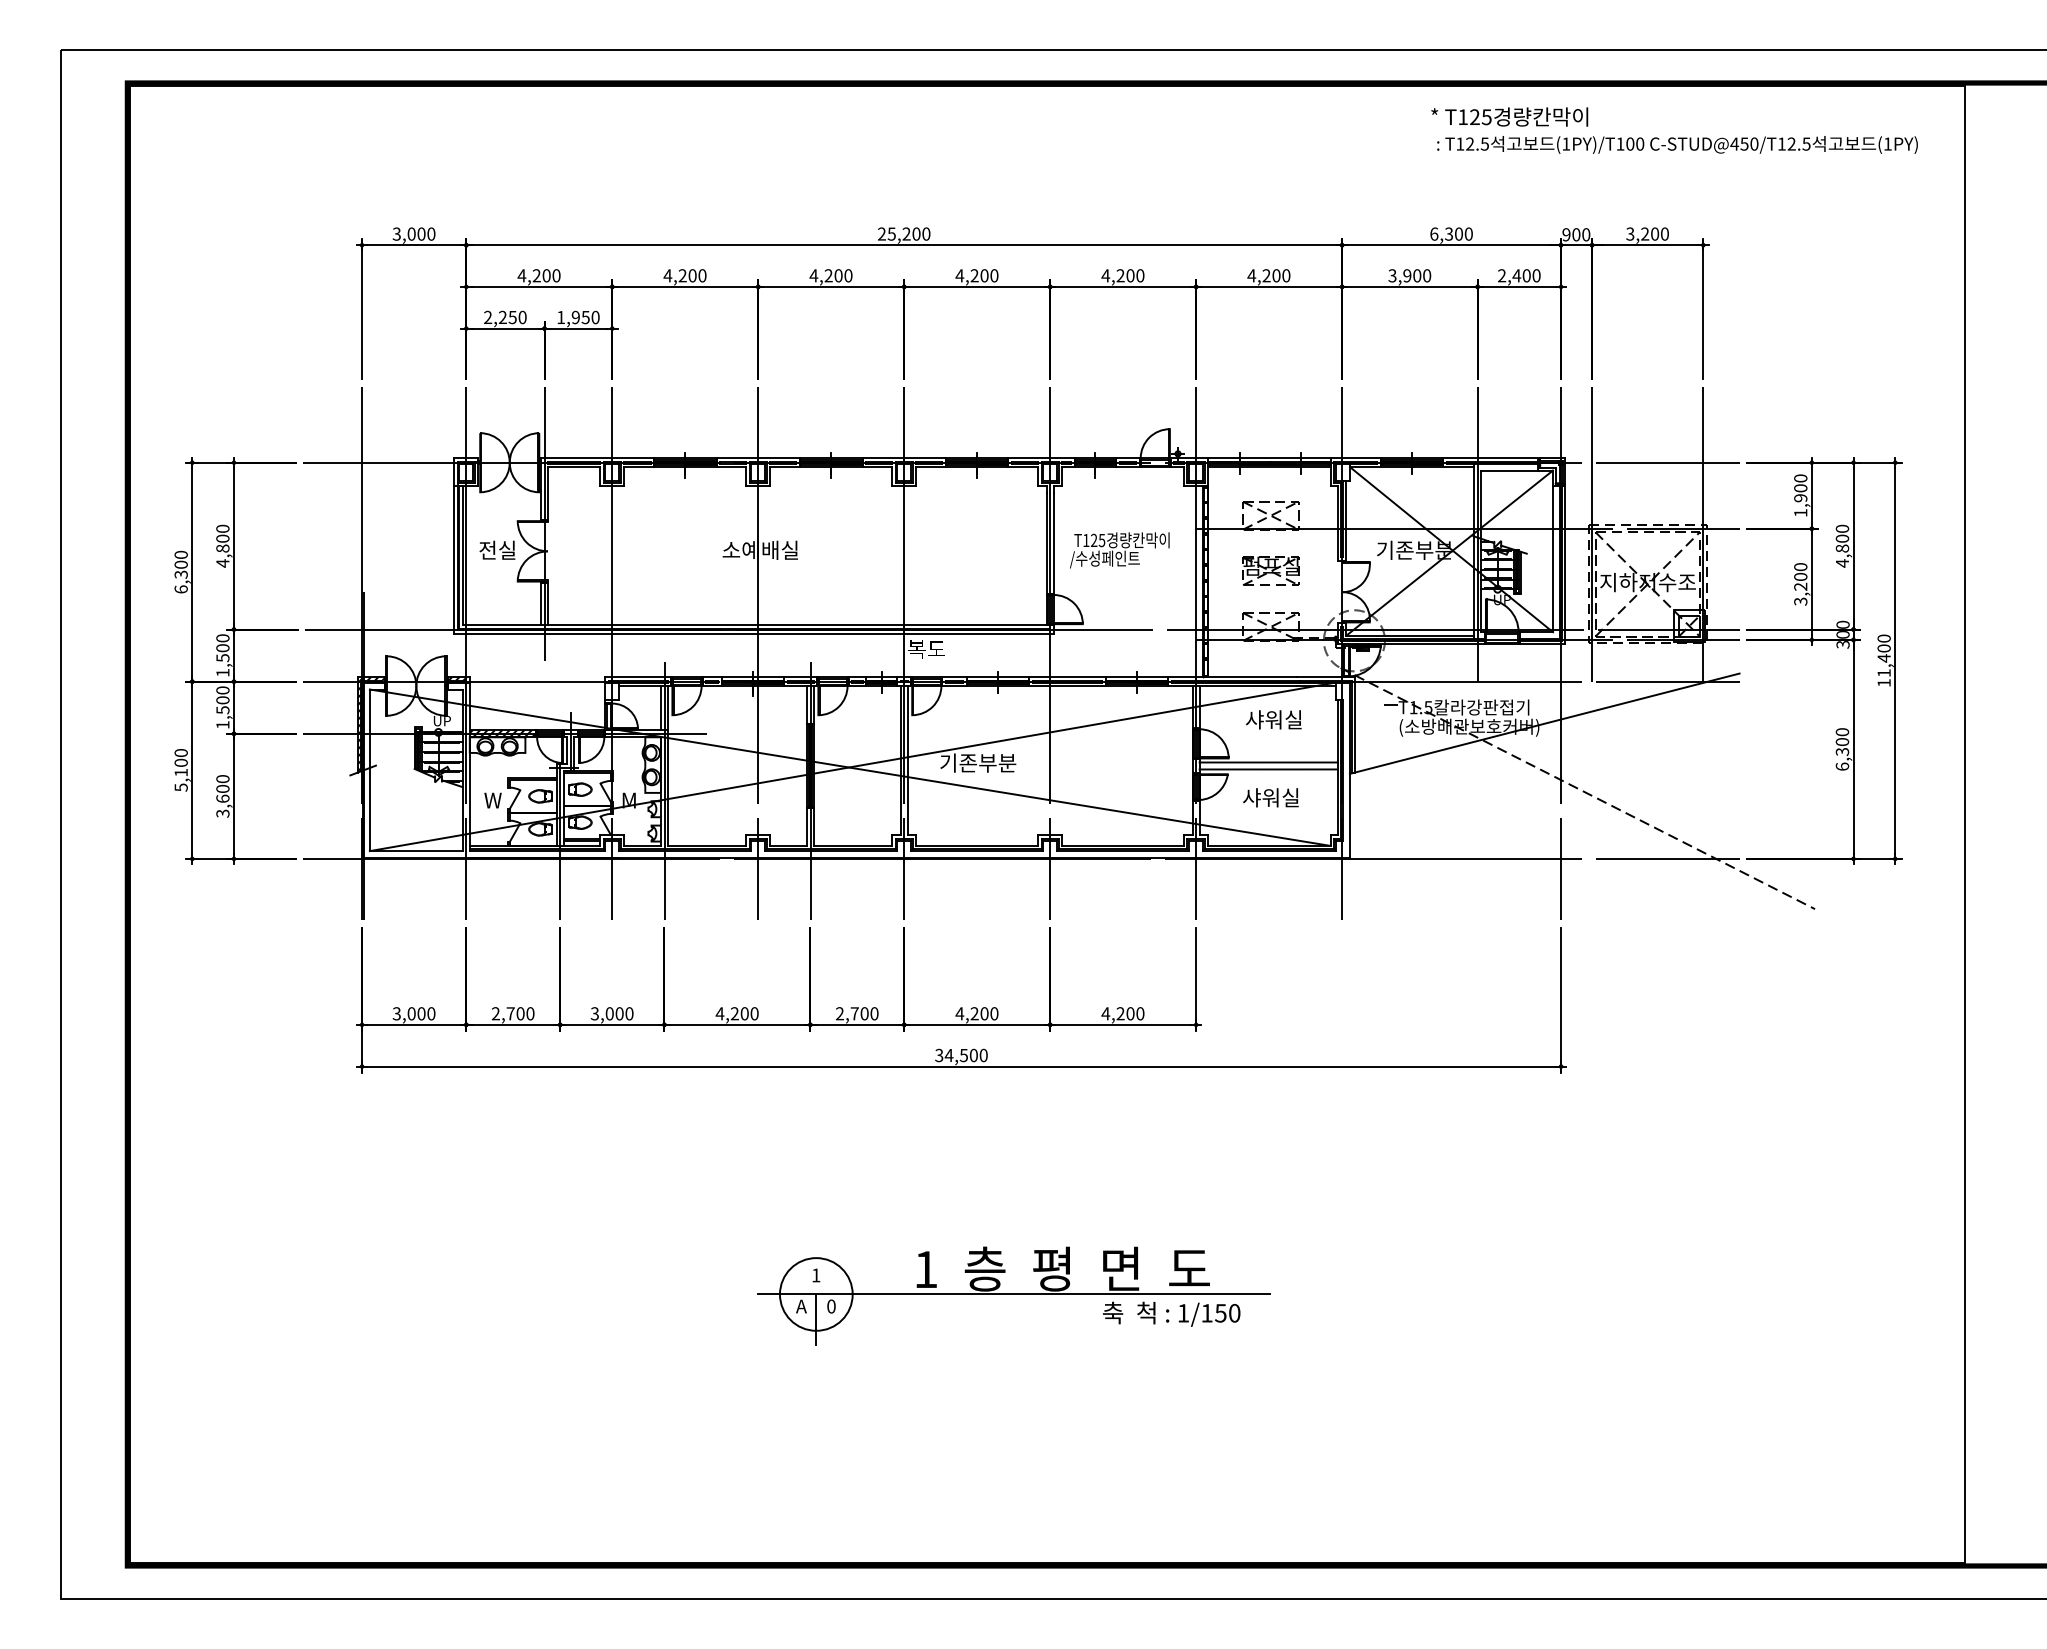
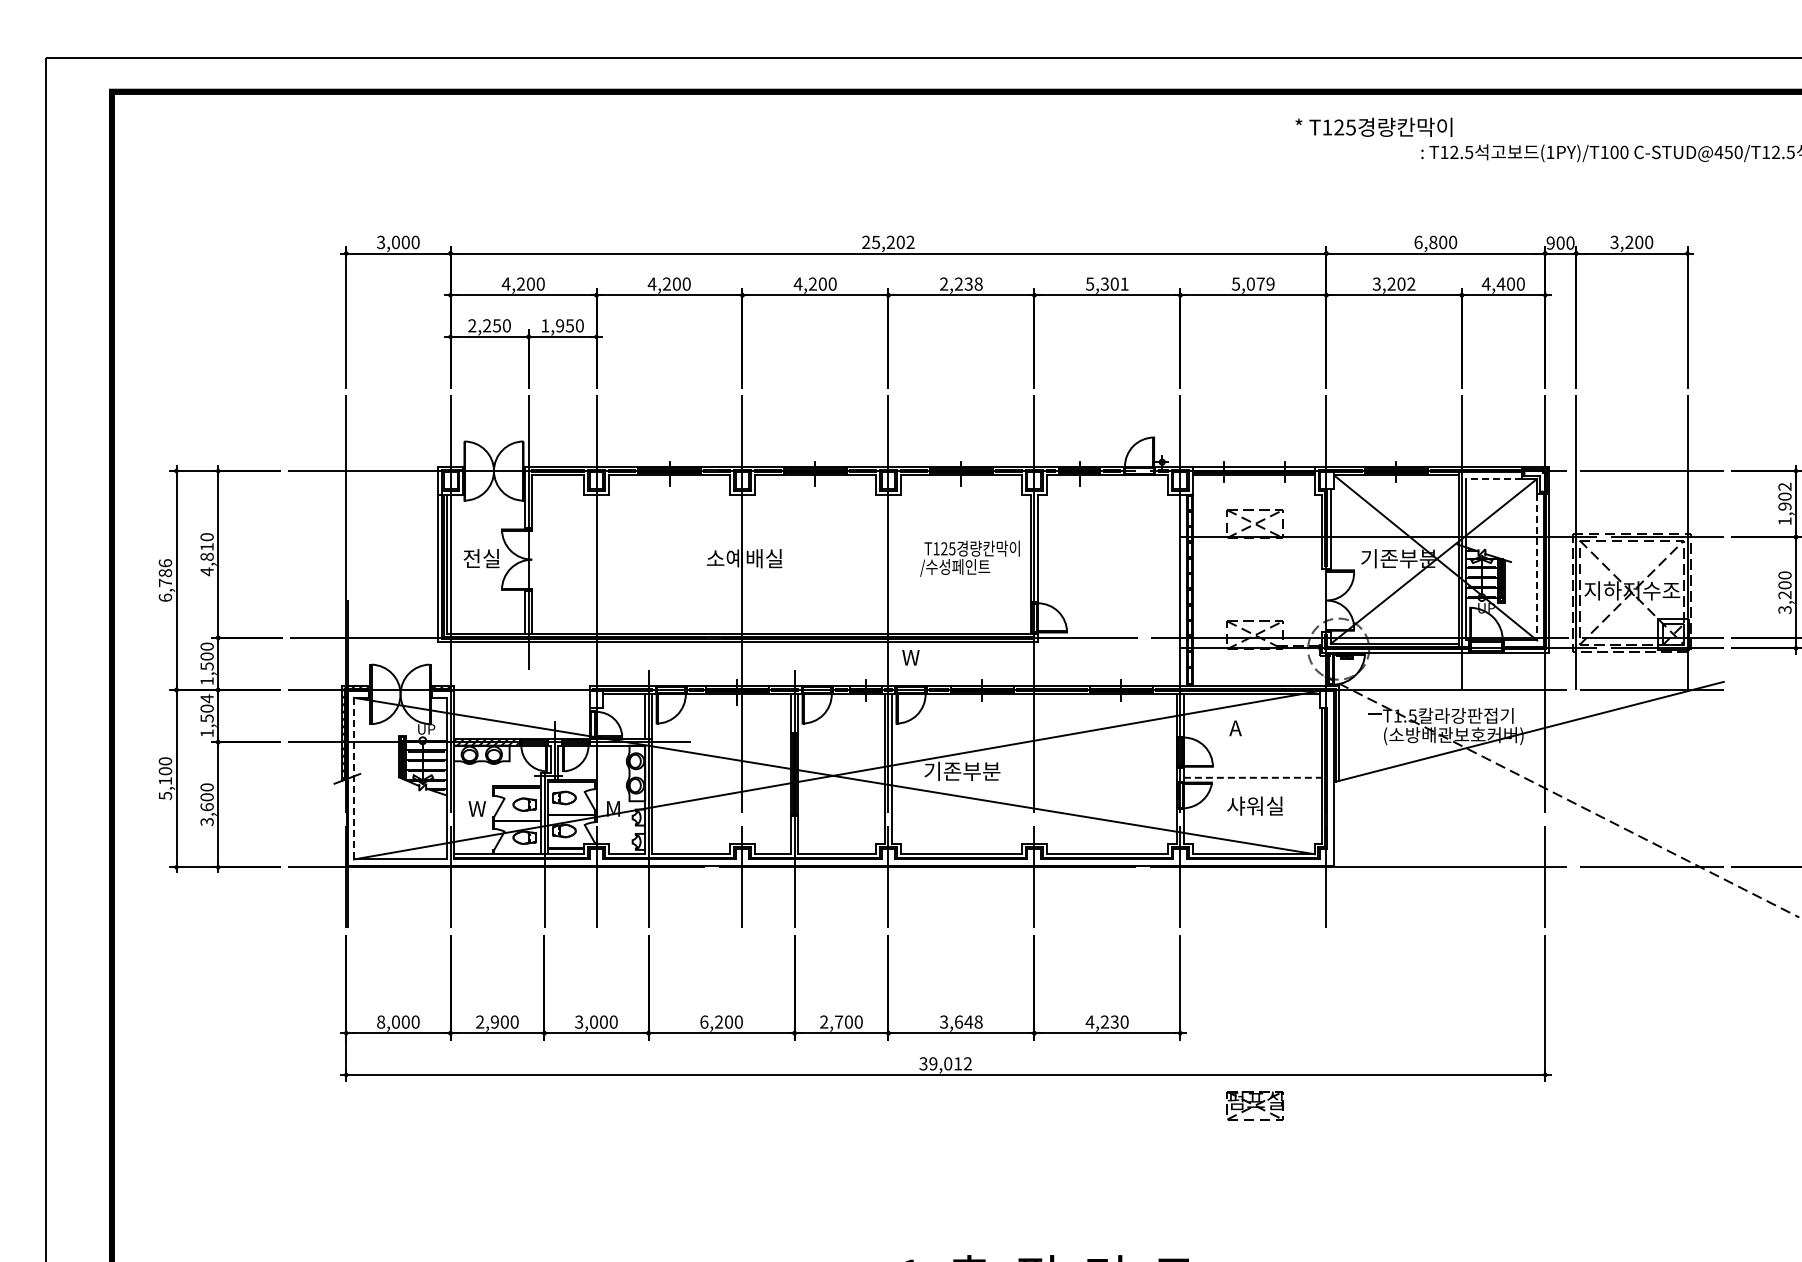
text: (1509, 116) -> (1373, 126), moved
text: (926, 233) -> (910, 241), 25,200 -> 25,202
text: (1449, 233) -> (1433, 241), 6,300 -> 6,800
text: (976, 275) -> (960, 283), 4,200 -> 2,238
text: (1122, 275) -> (1106, 283), 4,200 -> 5,301
text: (1268, 275) -> (1252, 283), 4,200 -> 5,079
text: (1417, 275) -> (1401, 283), 3,900 -> 3,202
text: (1501, 275) -> (1485, 283), 2,400 -> 4,400
line: (1509, 470) -> (1493, 478), solid -> dashed
text: (1800, 478) -> (1784, 486), 1,900 -> 1,902
text: (222, 538) -> (206, 546), 4,800 -> 4,810
text: (1119, 550) -> (969, 558), moved
line: (1552, 559) -> (1536, 567), solid -> dashed
text: (180, 564) -> (164, 572), 6,300 -> 6,786
part: (1270, 570) -> (1254, 1104), moved
text: (926, 649) -> (910, 657), 복도 -> W
text: (222, 690) -> (206, 698), 1,500 -> 1,504
text: (1273, 719) -> (1257, 727), 샤워실 -> A
line: (1268, 762) -> (1252, 770), removed
line: (1269, 769) -> (1253, 777), solid -> dashed
line: (369, 770) -> (353, 778), solid -> dashed
text: (396, 1013) -> (380, 1021), 3,000 -> 8,000
text: (510, 1013) -> (494, 1021), 2,700 -> 2,900
text: (719, 1013) -> (703, 1021), 4,200 -> 6,200
text: (976, 1013) -> (960, 1021), 4,200 -> 3,648
text: (1130, 1013) -> (1114, 1021), 4,200 -> 4,230
text: (965, 1055) -> (949, 1063), 34,500 -> 39,012

